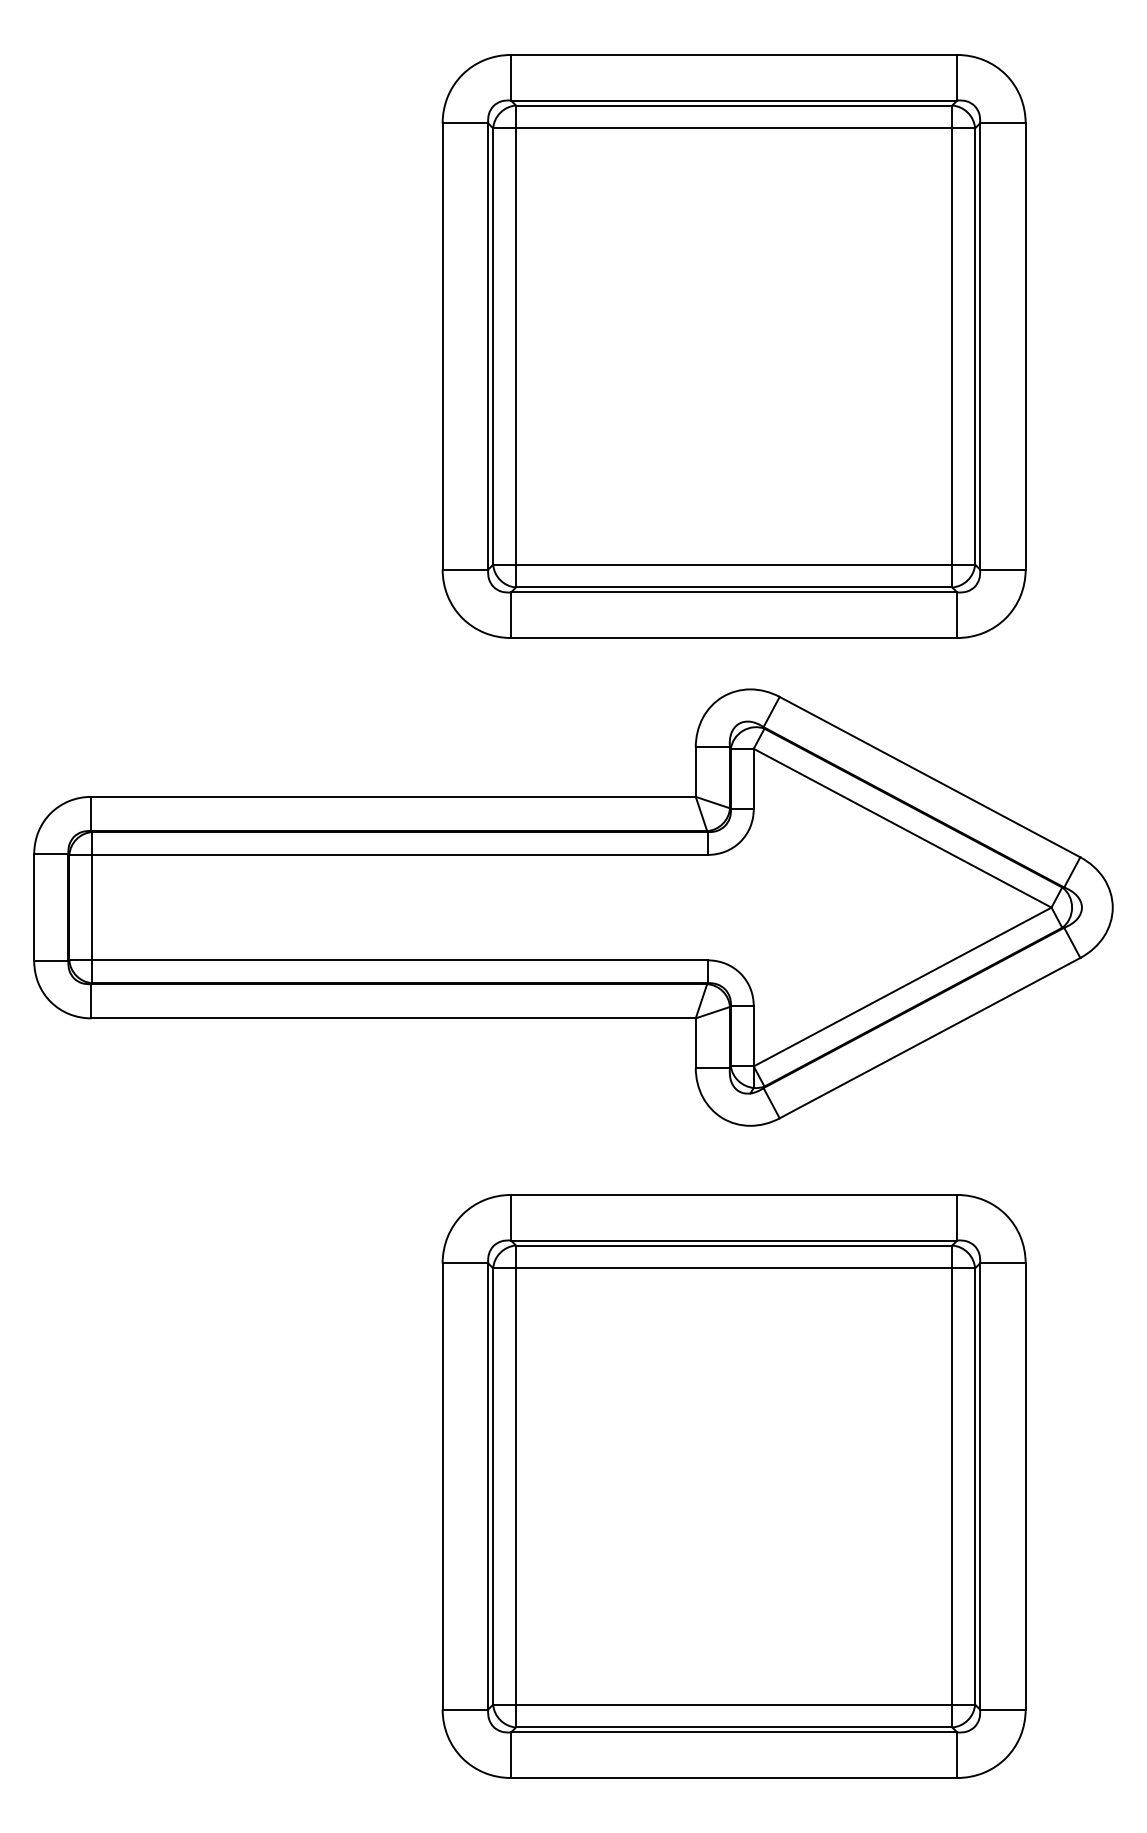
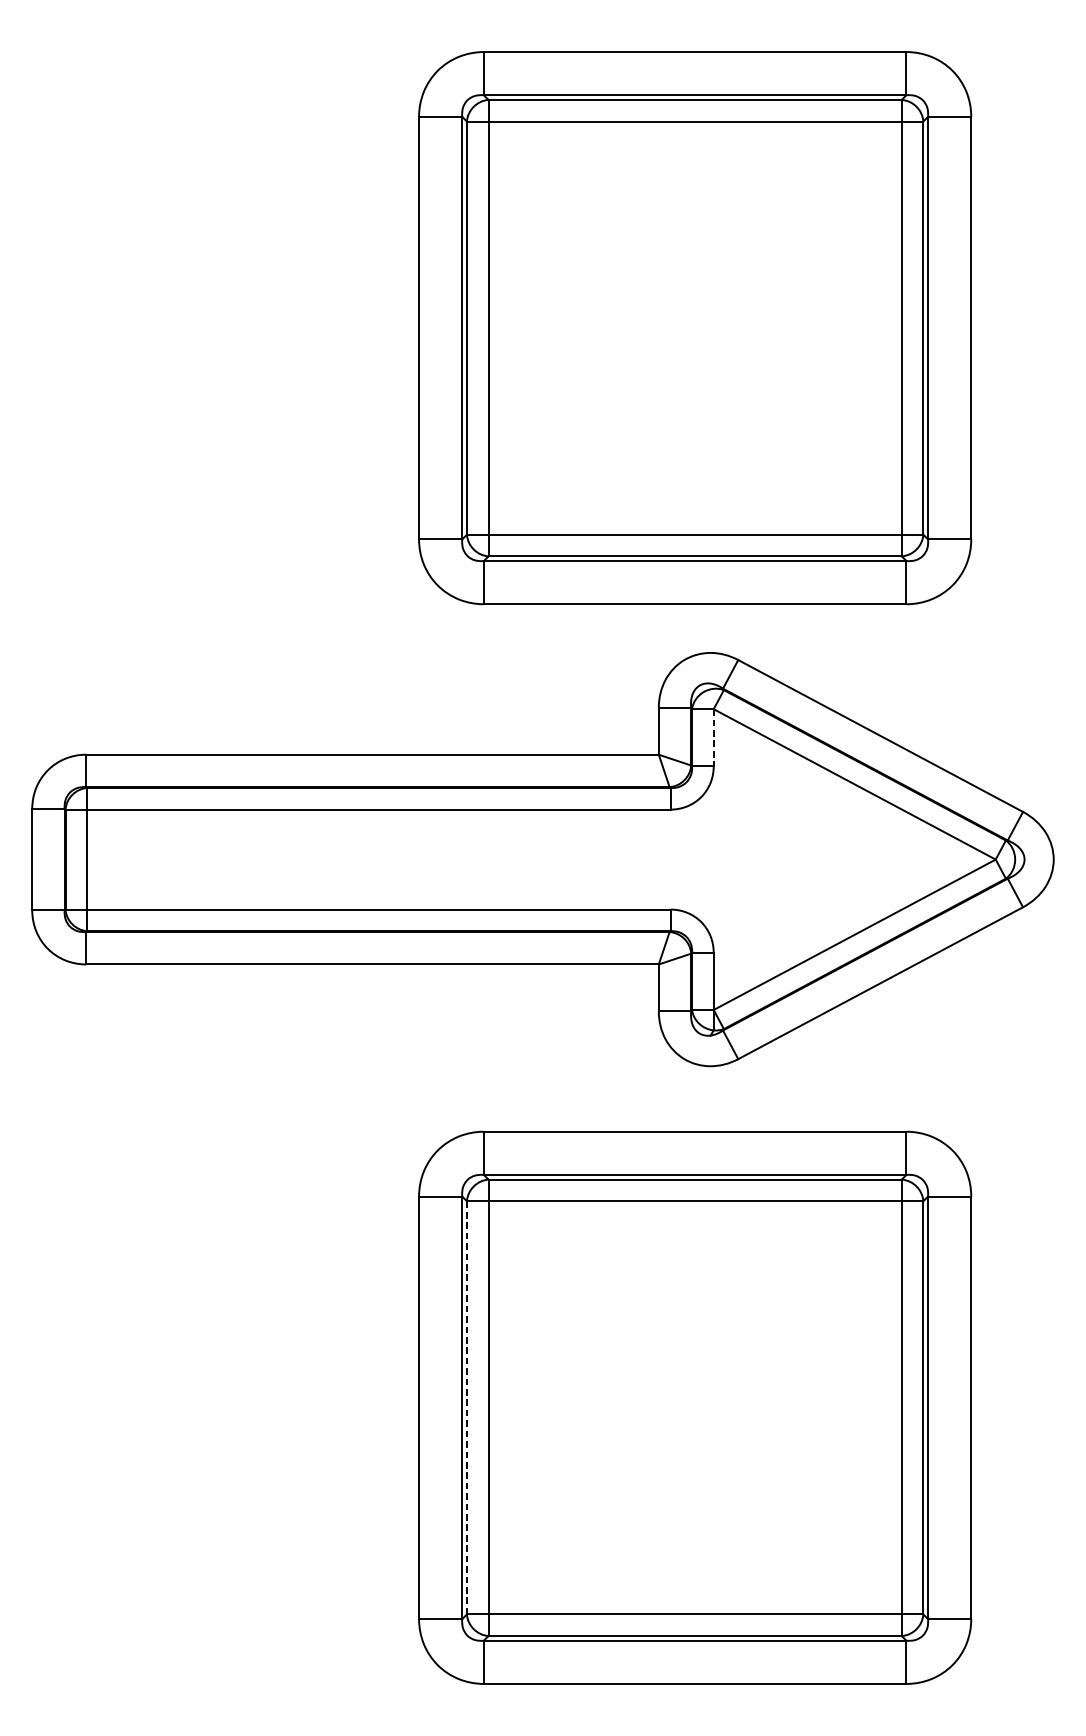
line: (753, 779) -> (713, 738), solid -> dashed
line: (493, 1485) -> (467, 1406), solid -> dashed

